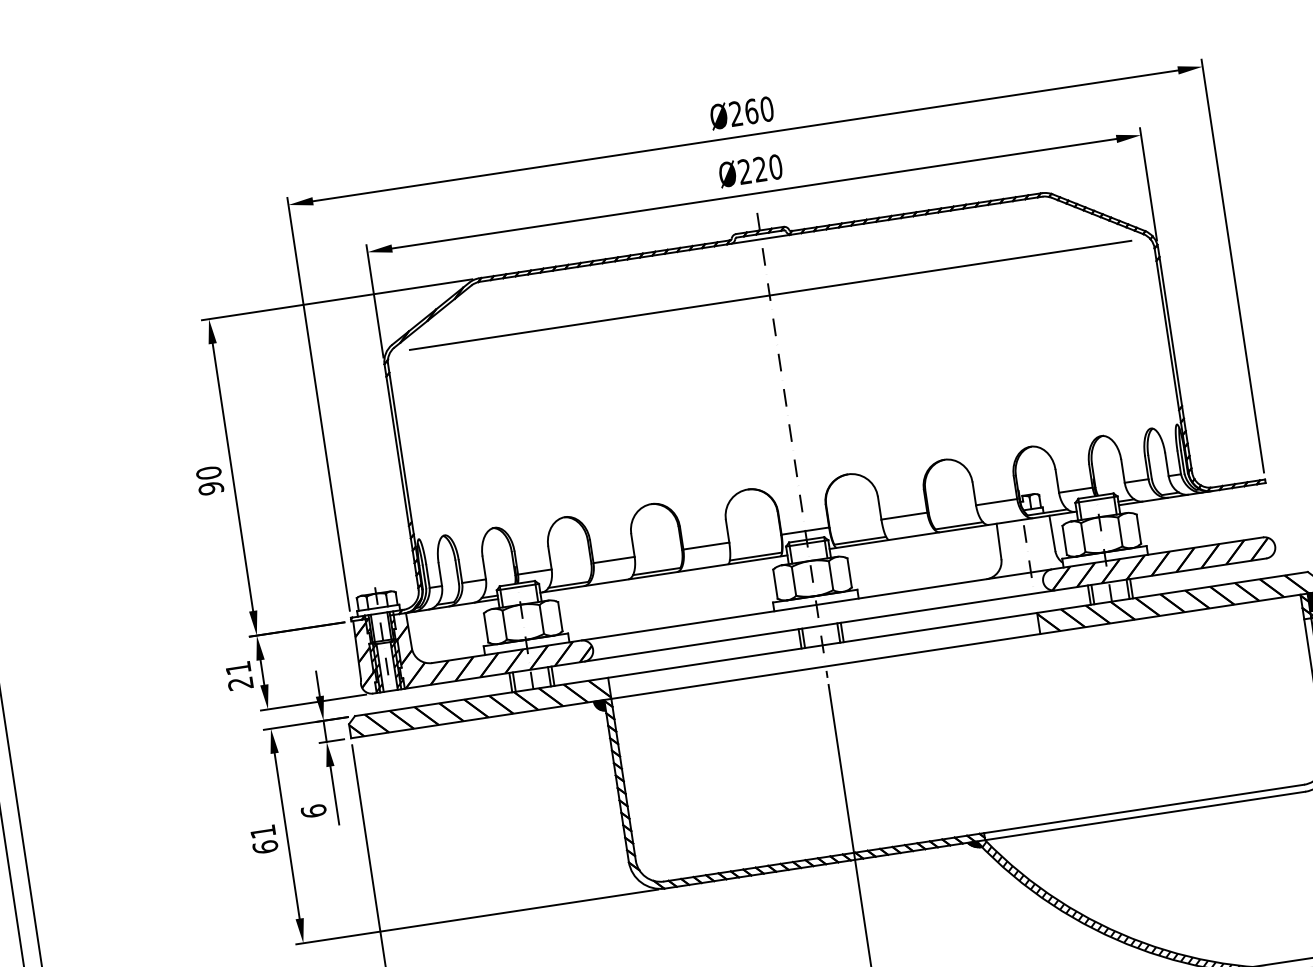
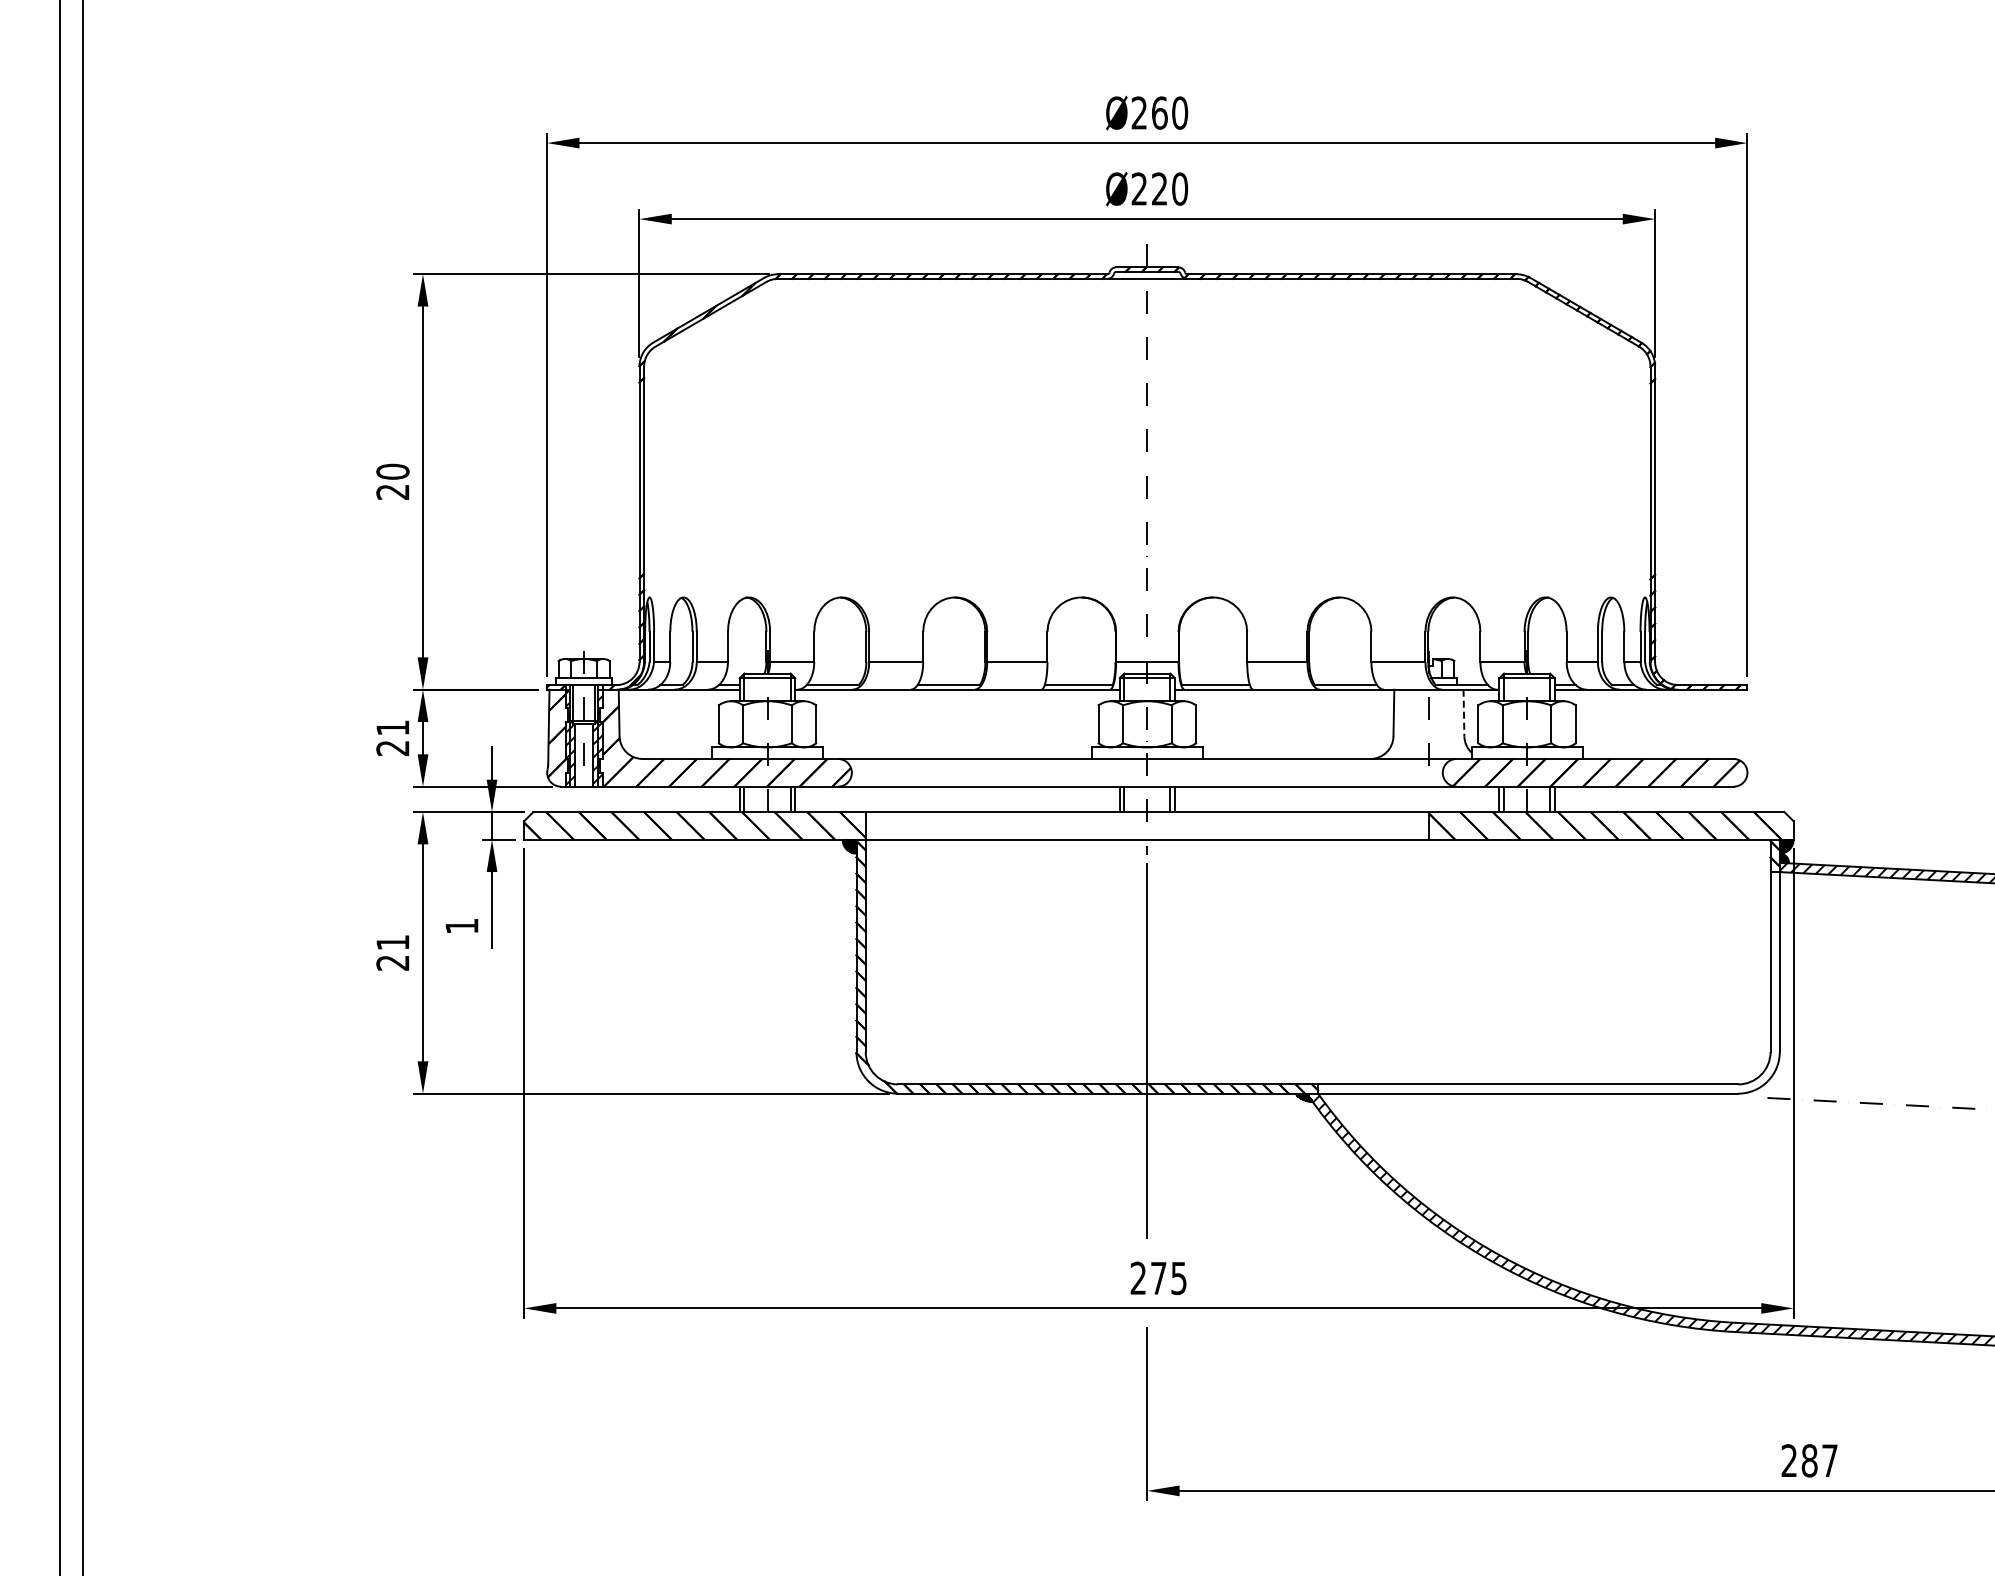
line: (770, 295) -> (1148, 352), removed
text: (210, 488) -> (392, 492), 90 -> 20
line: (1052, 533) -> (1463, 713), solid -> dashed
text: (313, 811) -> (461, 926), 6 -> 1
text: (265, 846) -> (392, 962), 61 -> 21

